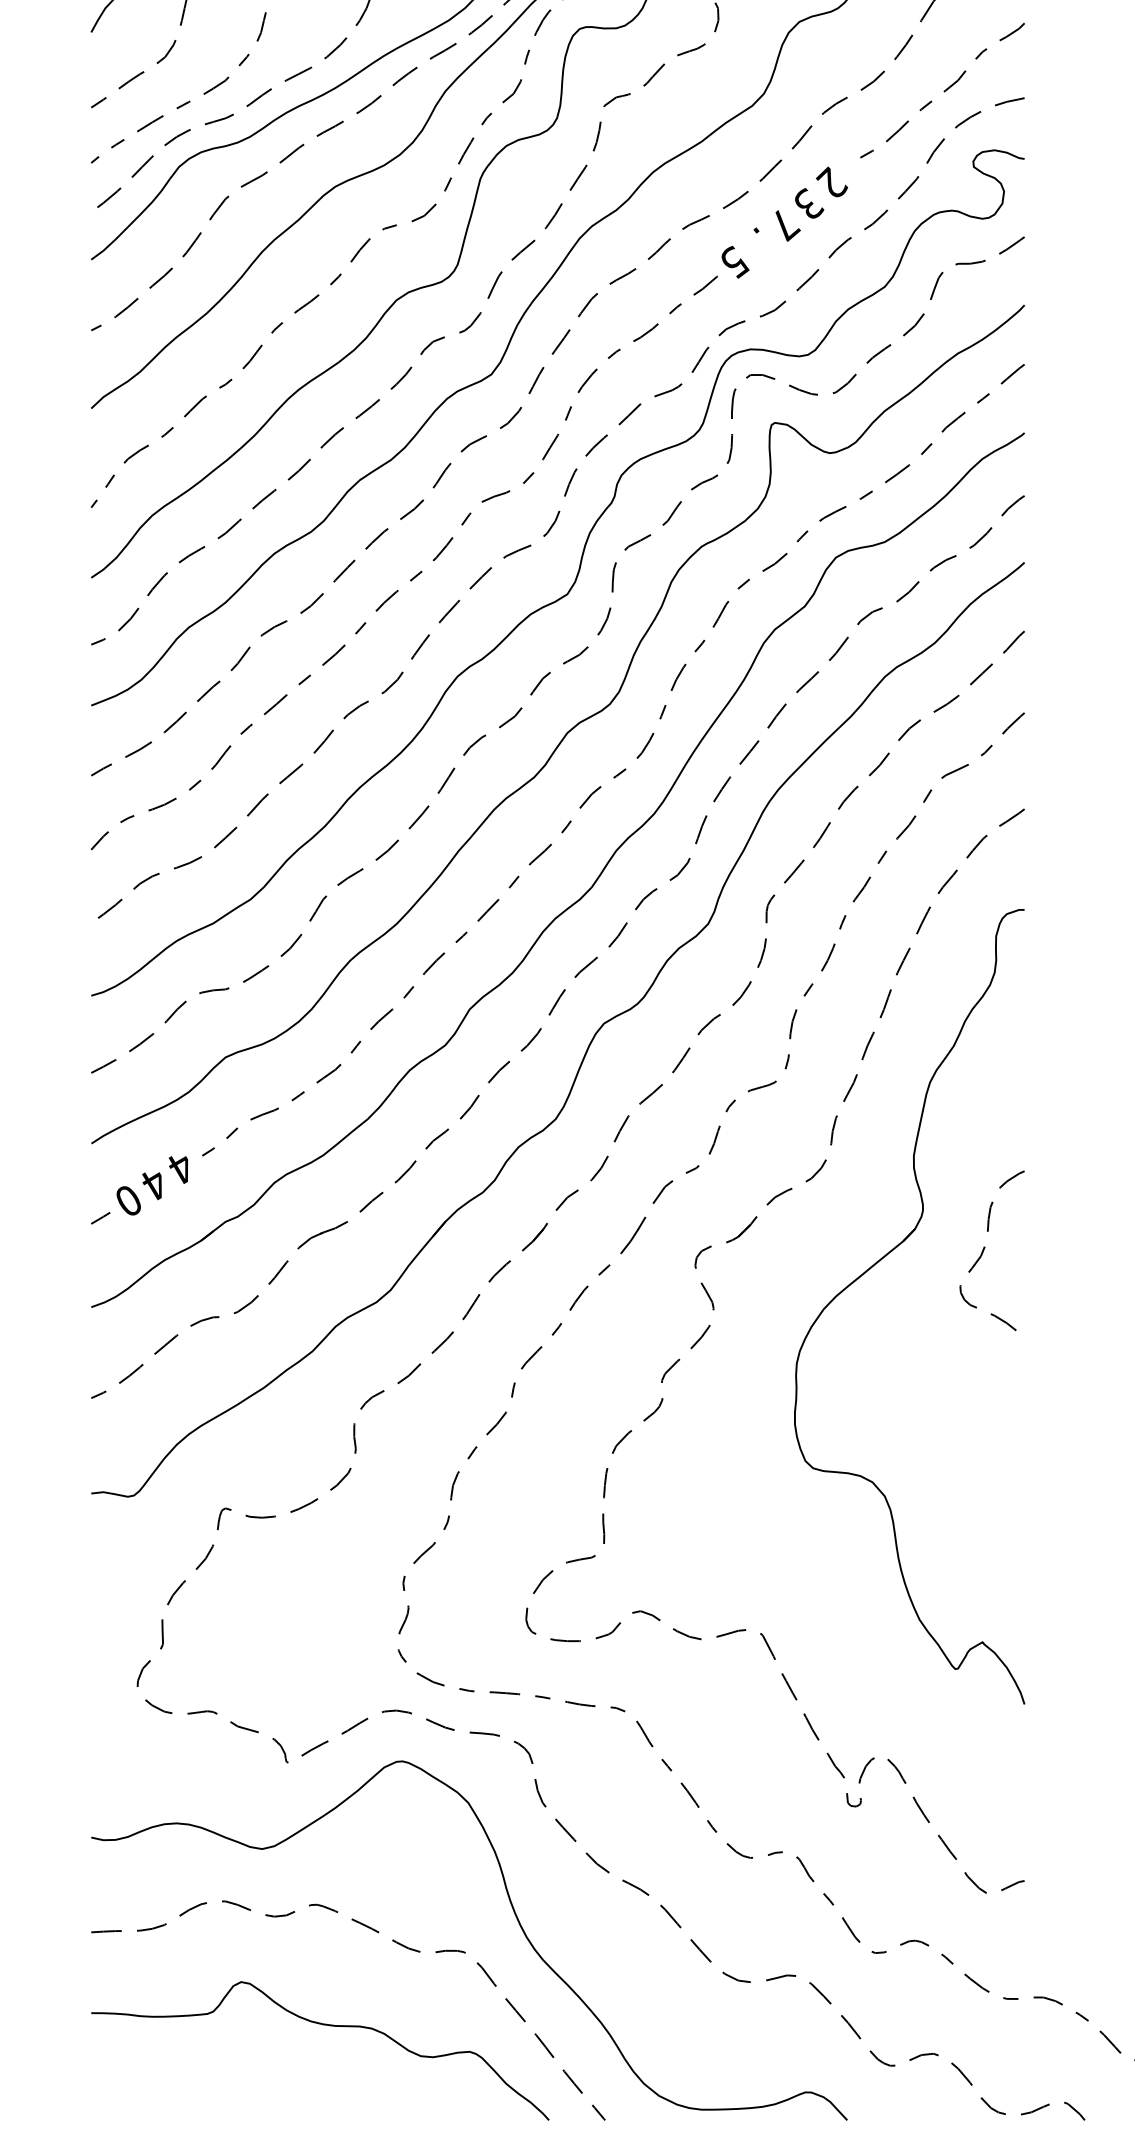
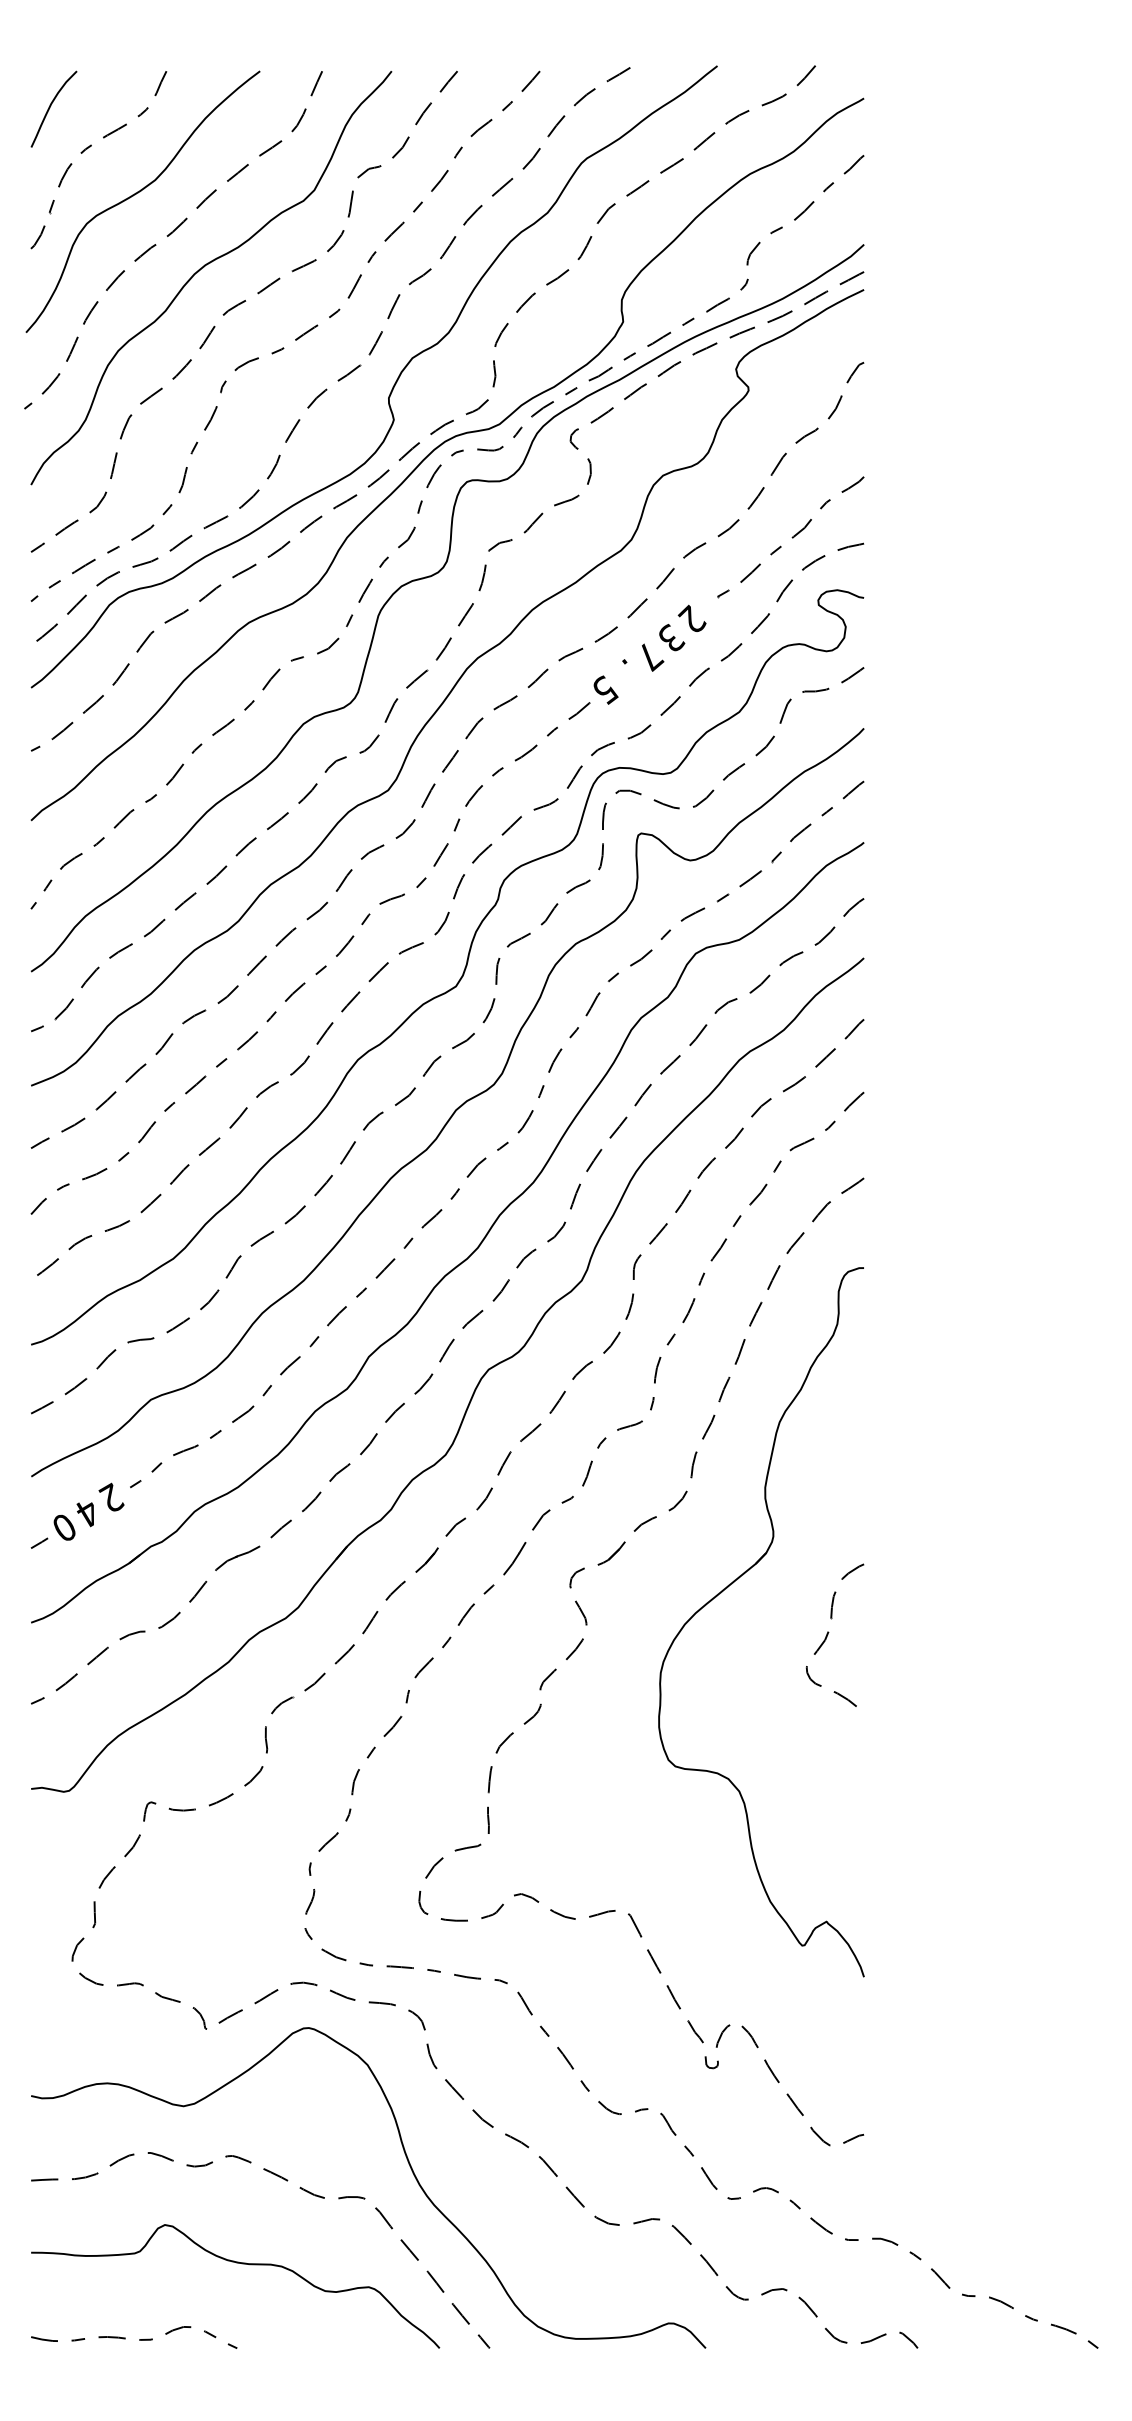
text: (181, 1166) -> (111, 1497), 4 -> 2
curve: (985, 1247) -> (829, 1632), moved
curve: (212, 2110) -> (139, 2339), added

